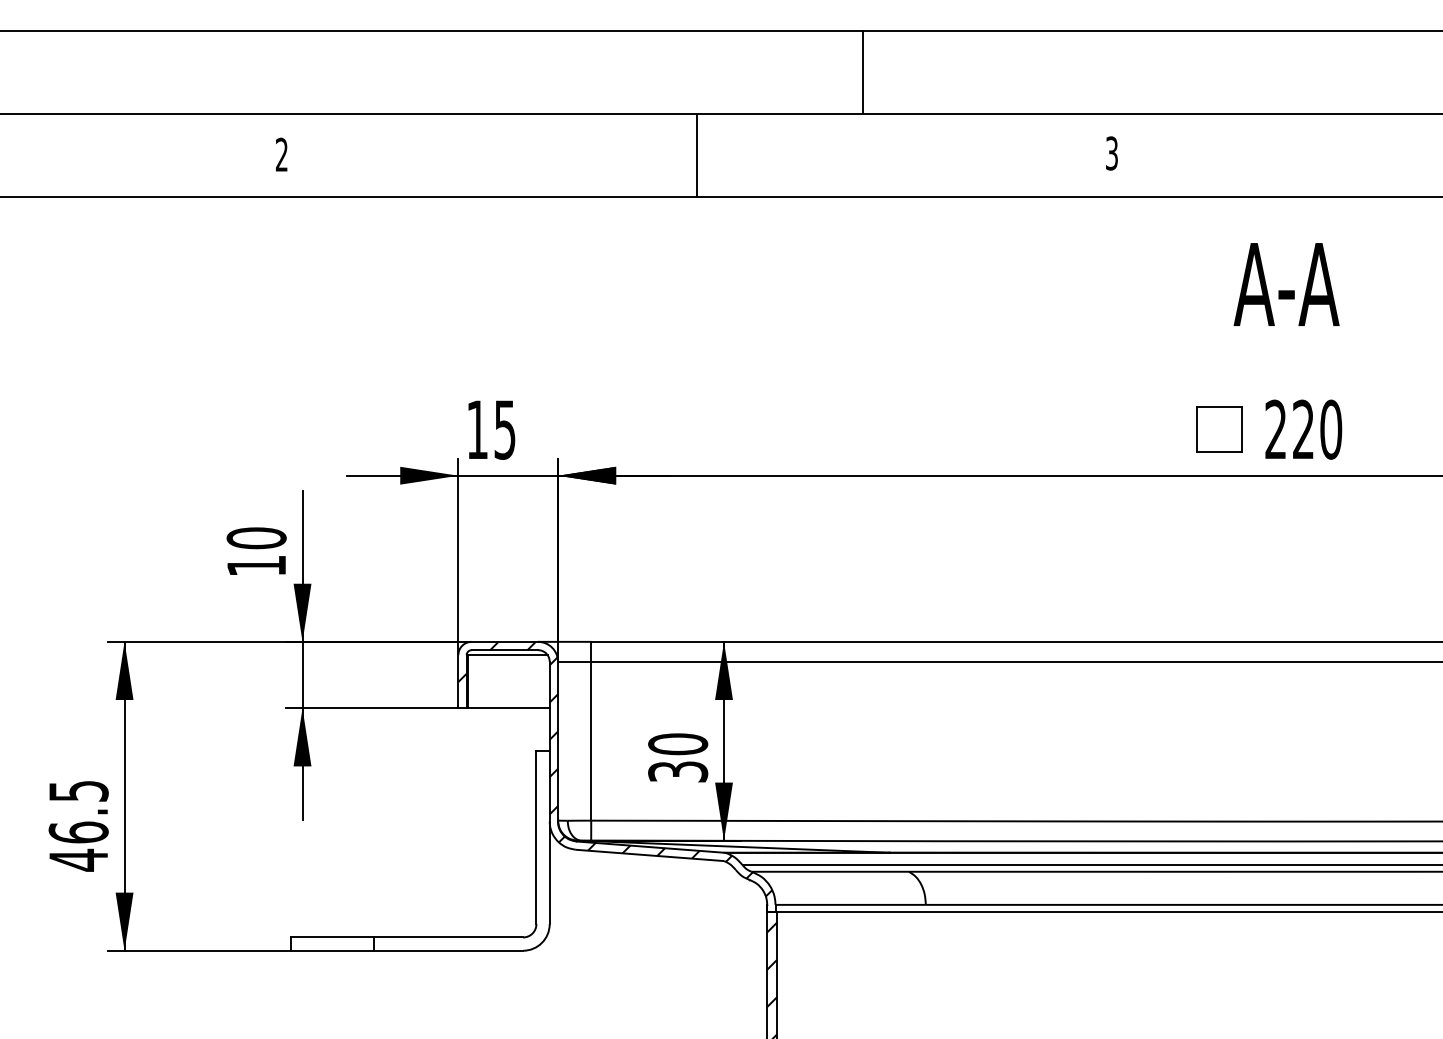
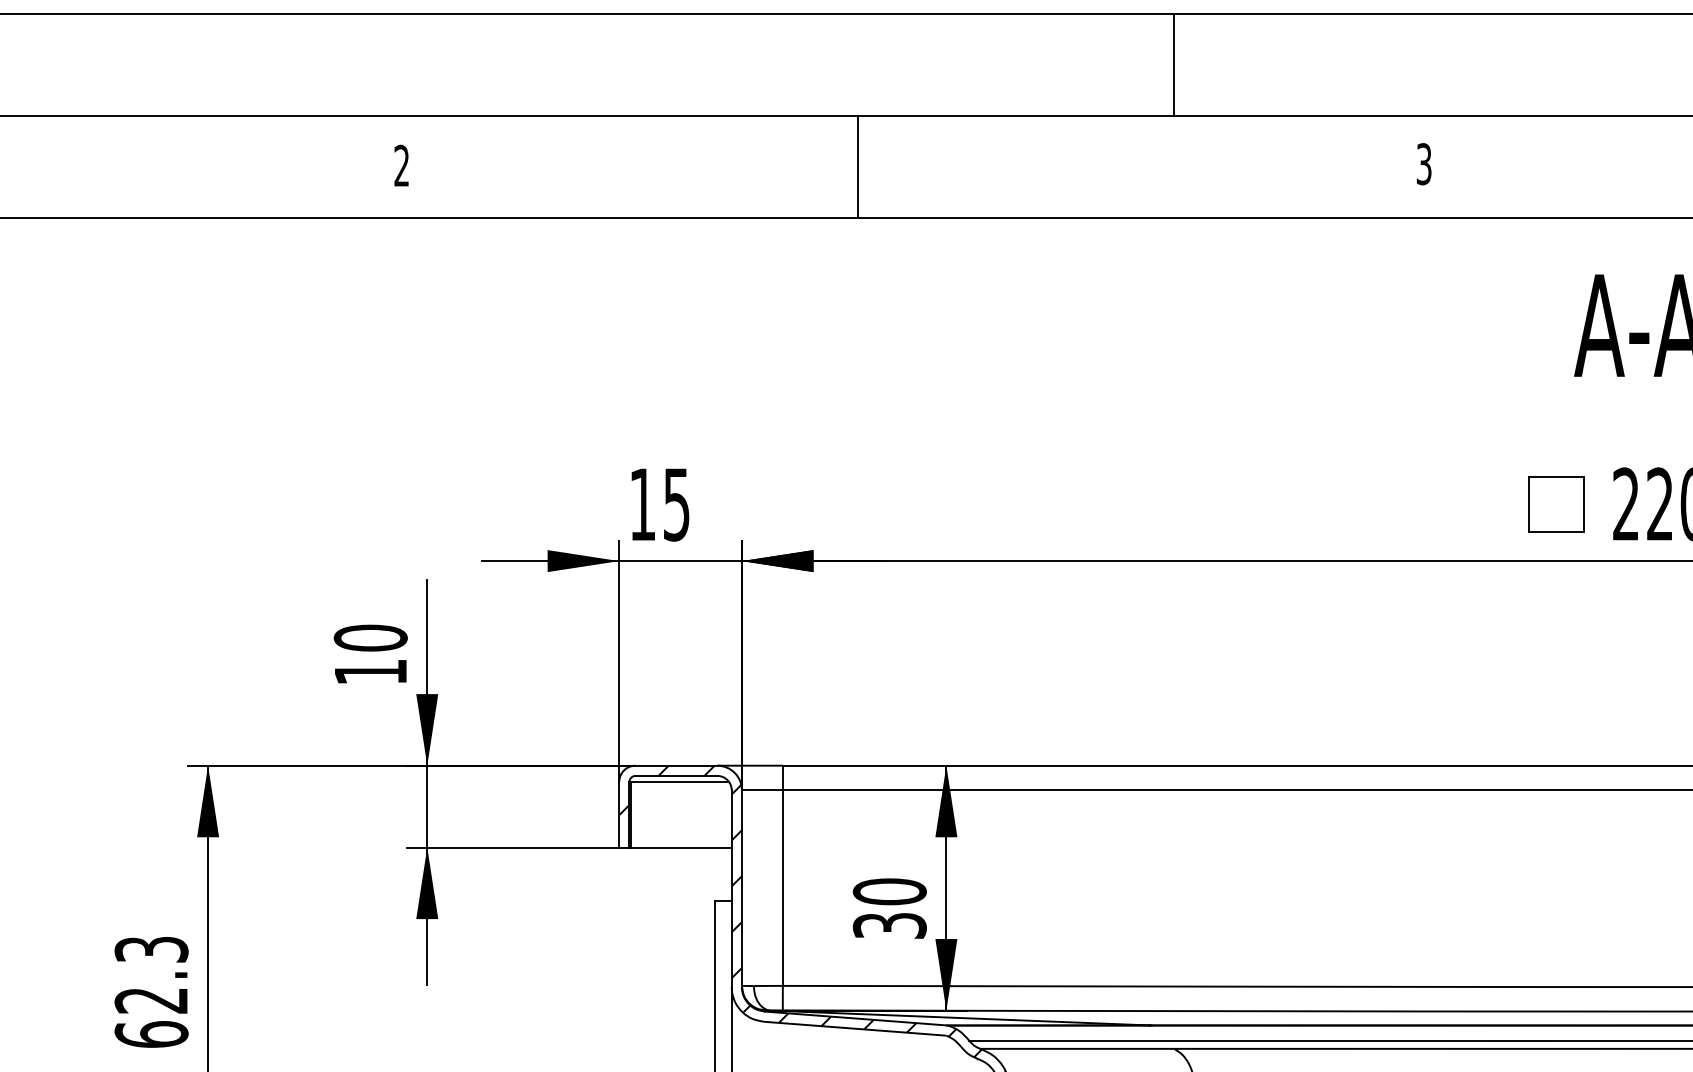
line: (862, 72) -> (1173, 64), moved
line: (696, 155) -> (858, 166), moved
text: (78, 825) -> (151, 991), 46.5 -> 62.3

